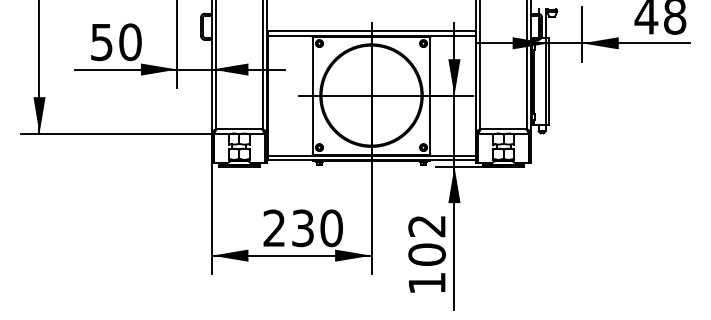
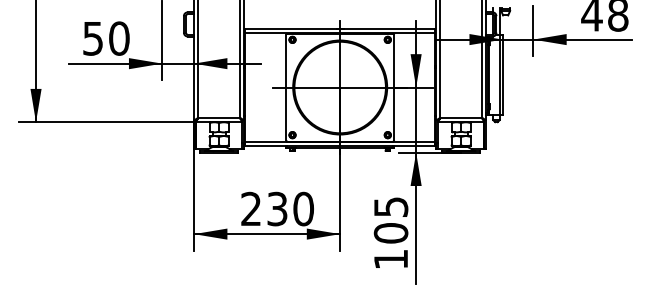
text: (426, 226) -> (390, 207), 102 -> 105

